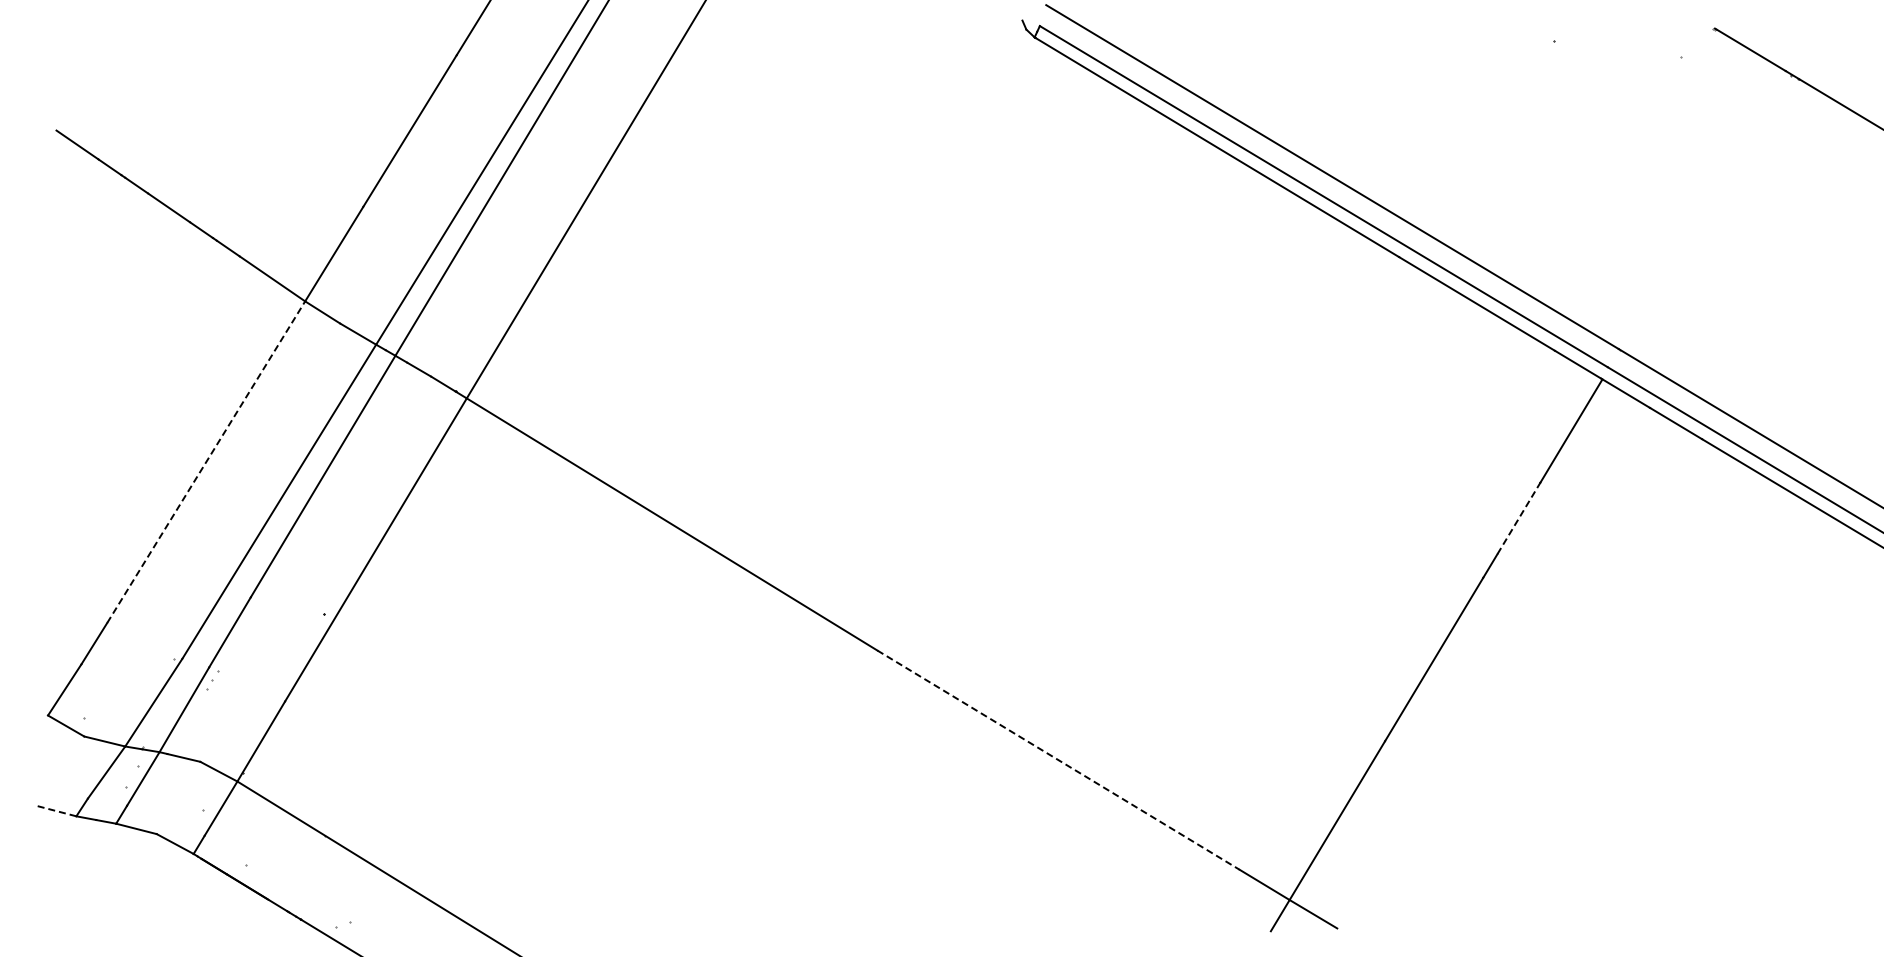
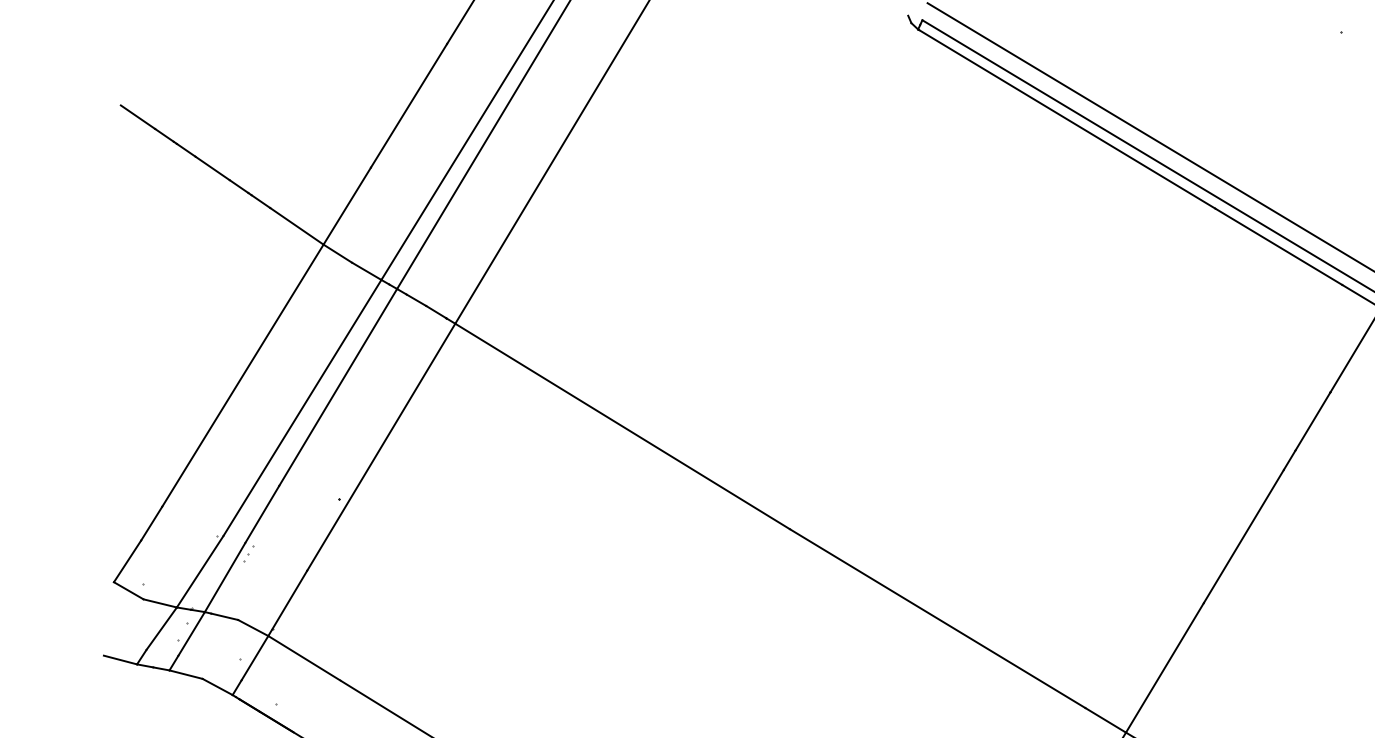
line: (206, 462) -> (243, 375), dashed -> solid
line: (1518, 518) -> (1312, 421), dashed -> solid
line: (1058, 760) -> (937, 618), dashed -> solid
line: (55, 810) -> (120, 659), dashed -> solid

